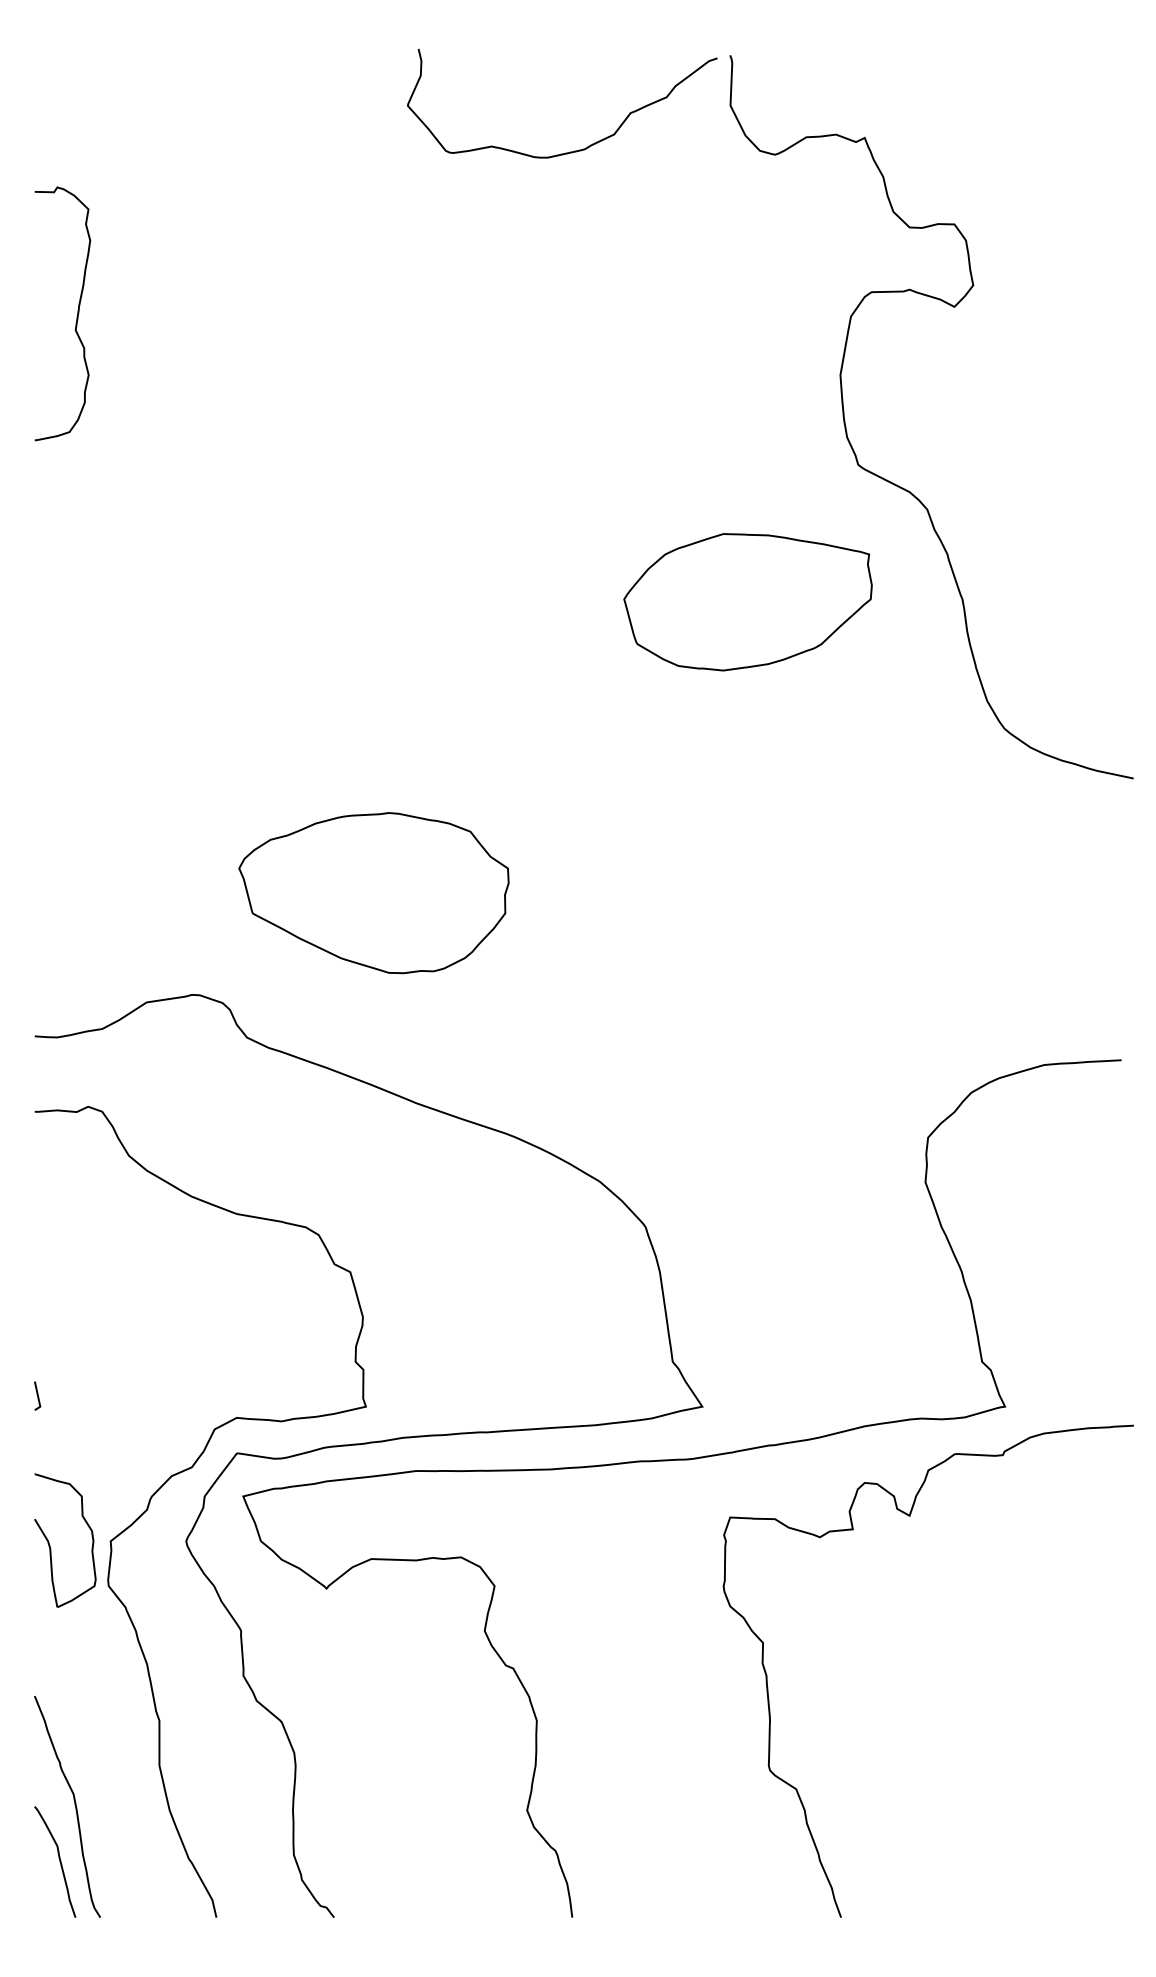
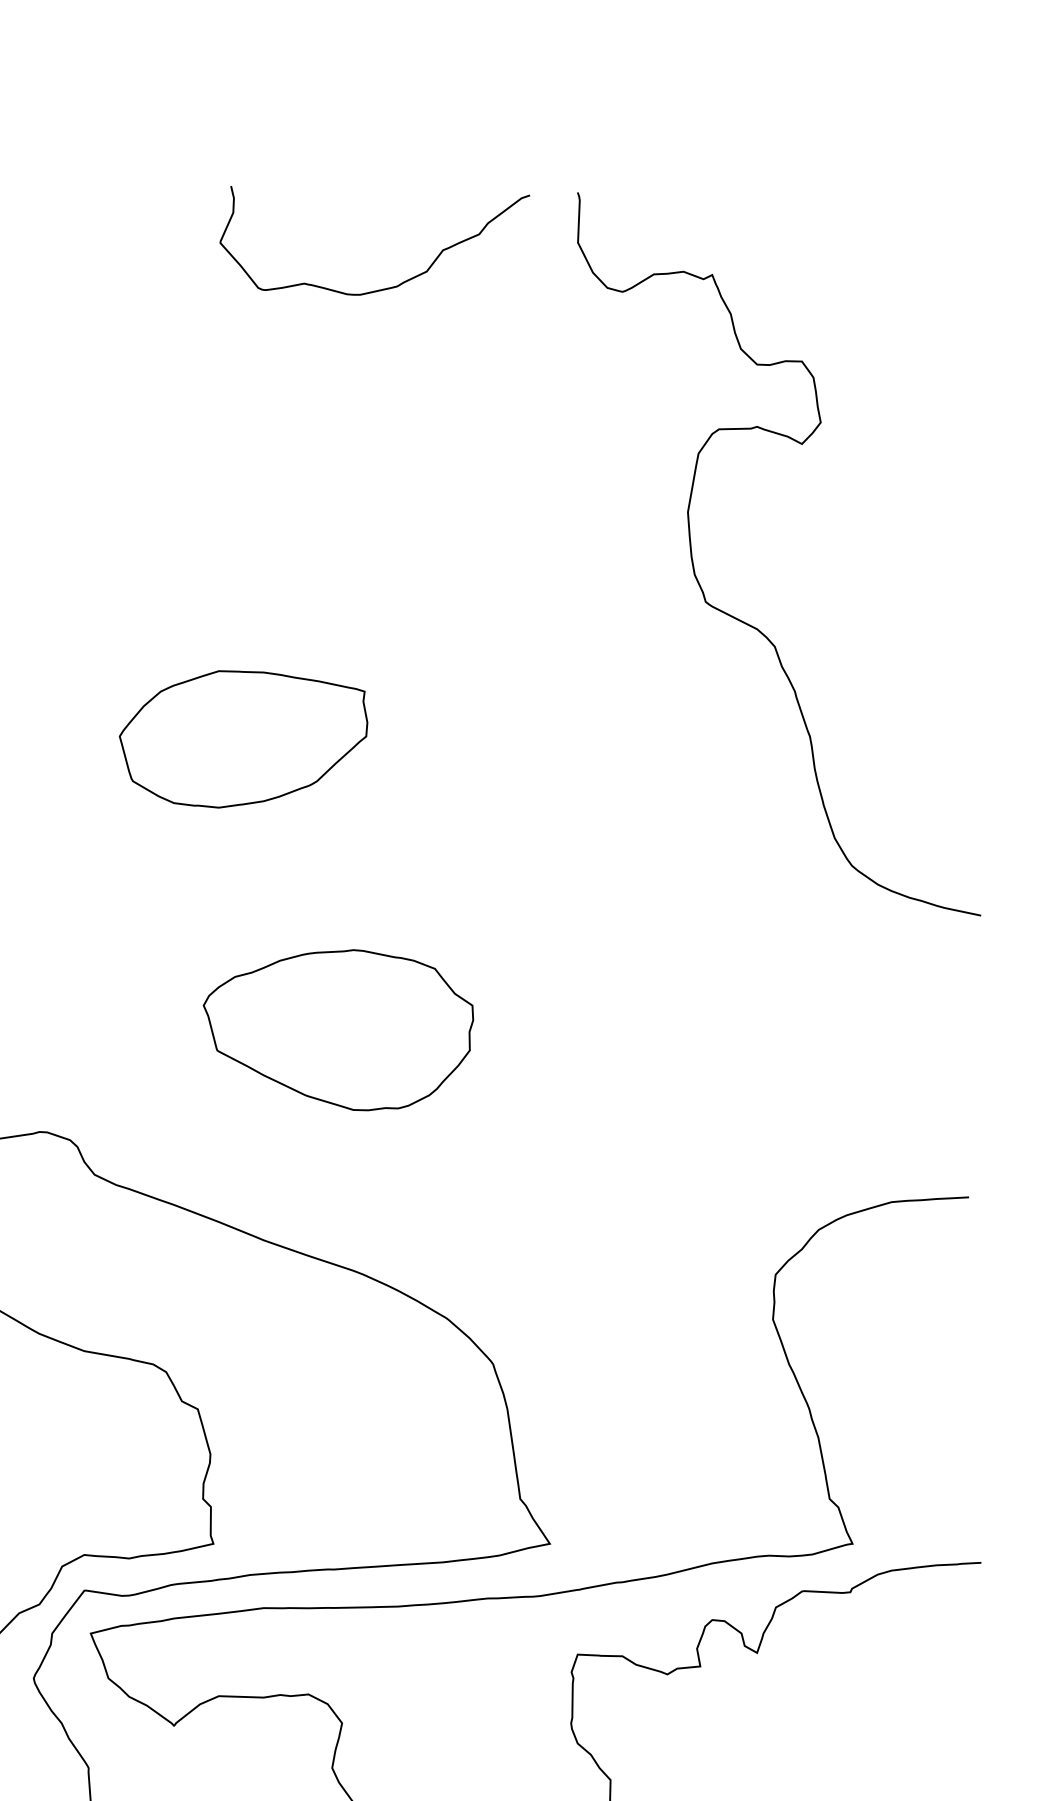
curve: (574, 150) -> (387, 287), moved
part: (747, 602) -> (243, 739), moved
part: (373, 893) -> (338, 1030), moved

